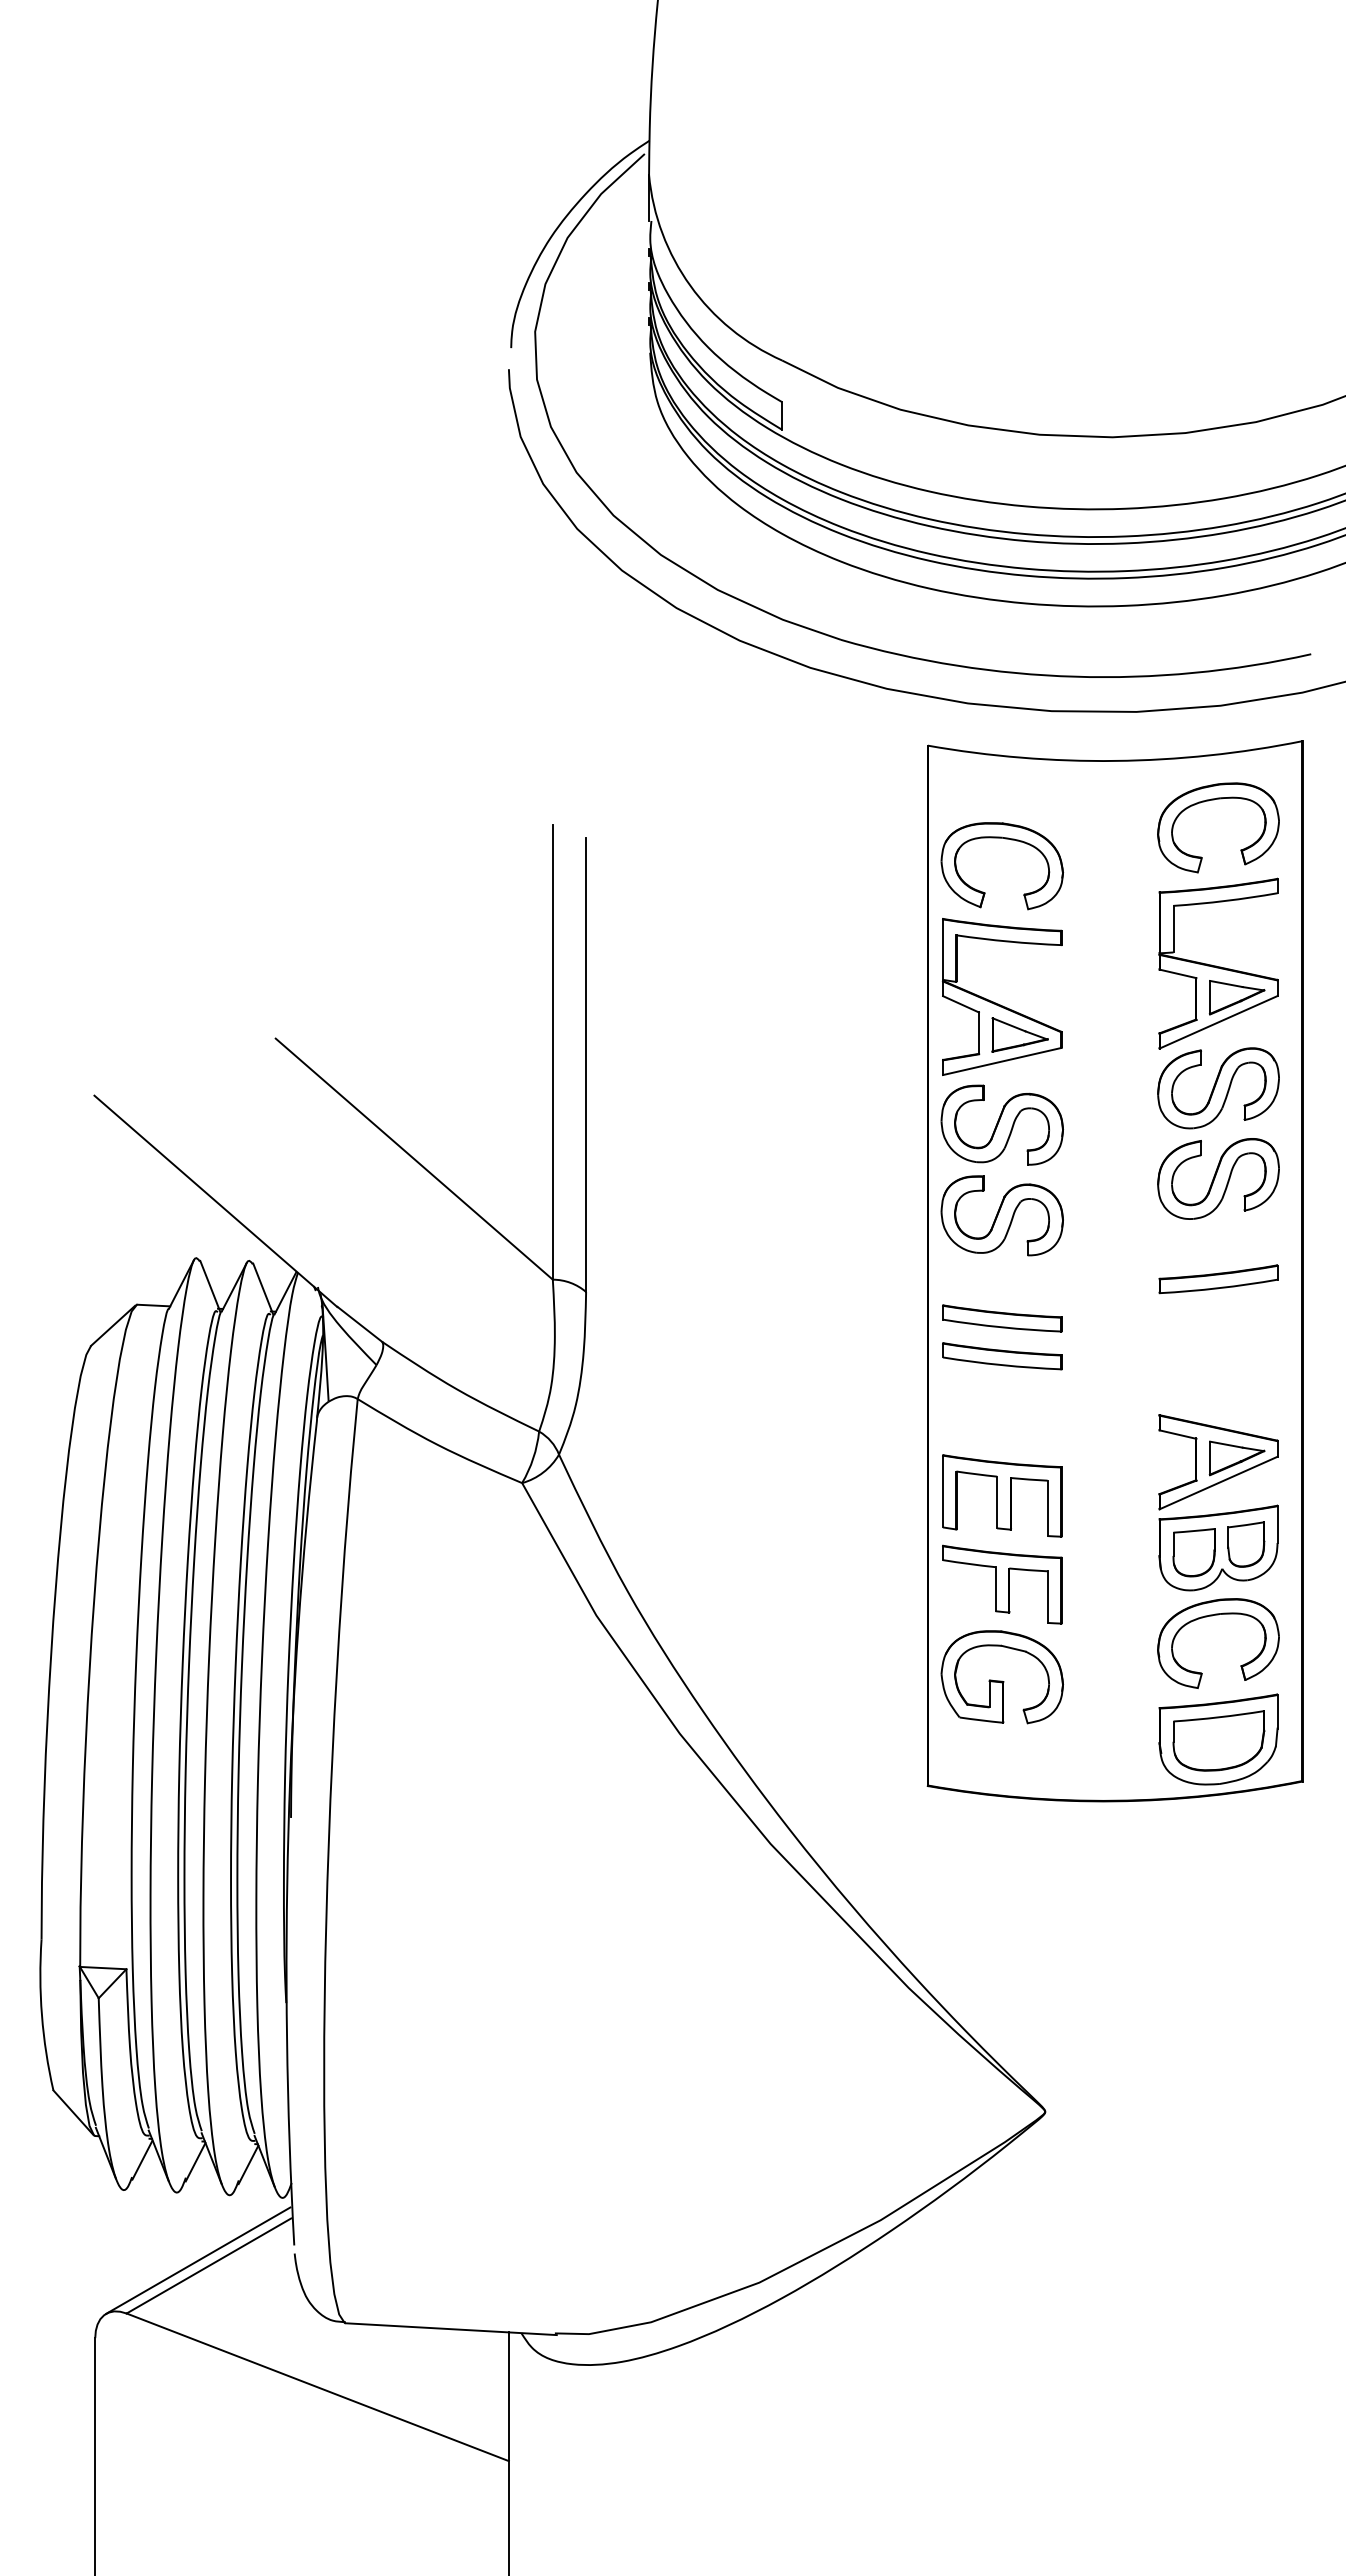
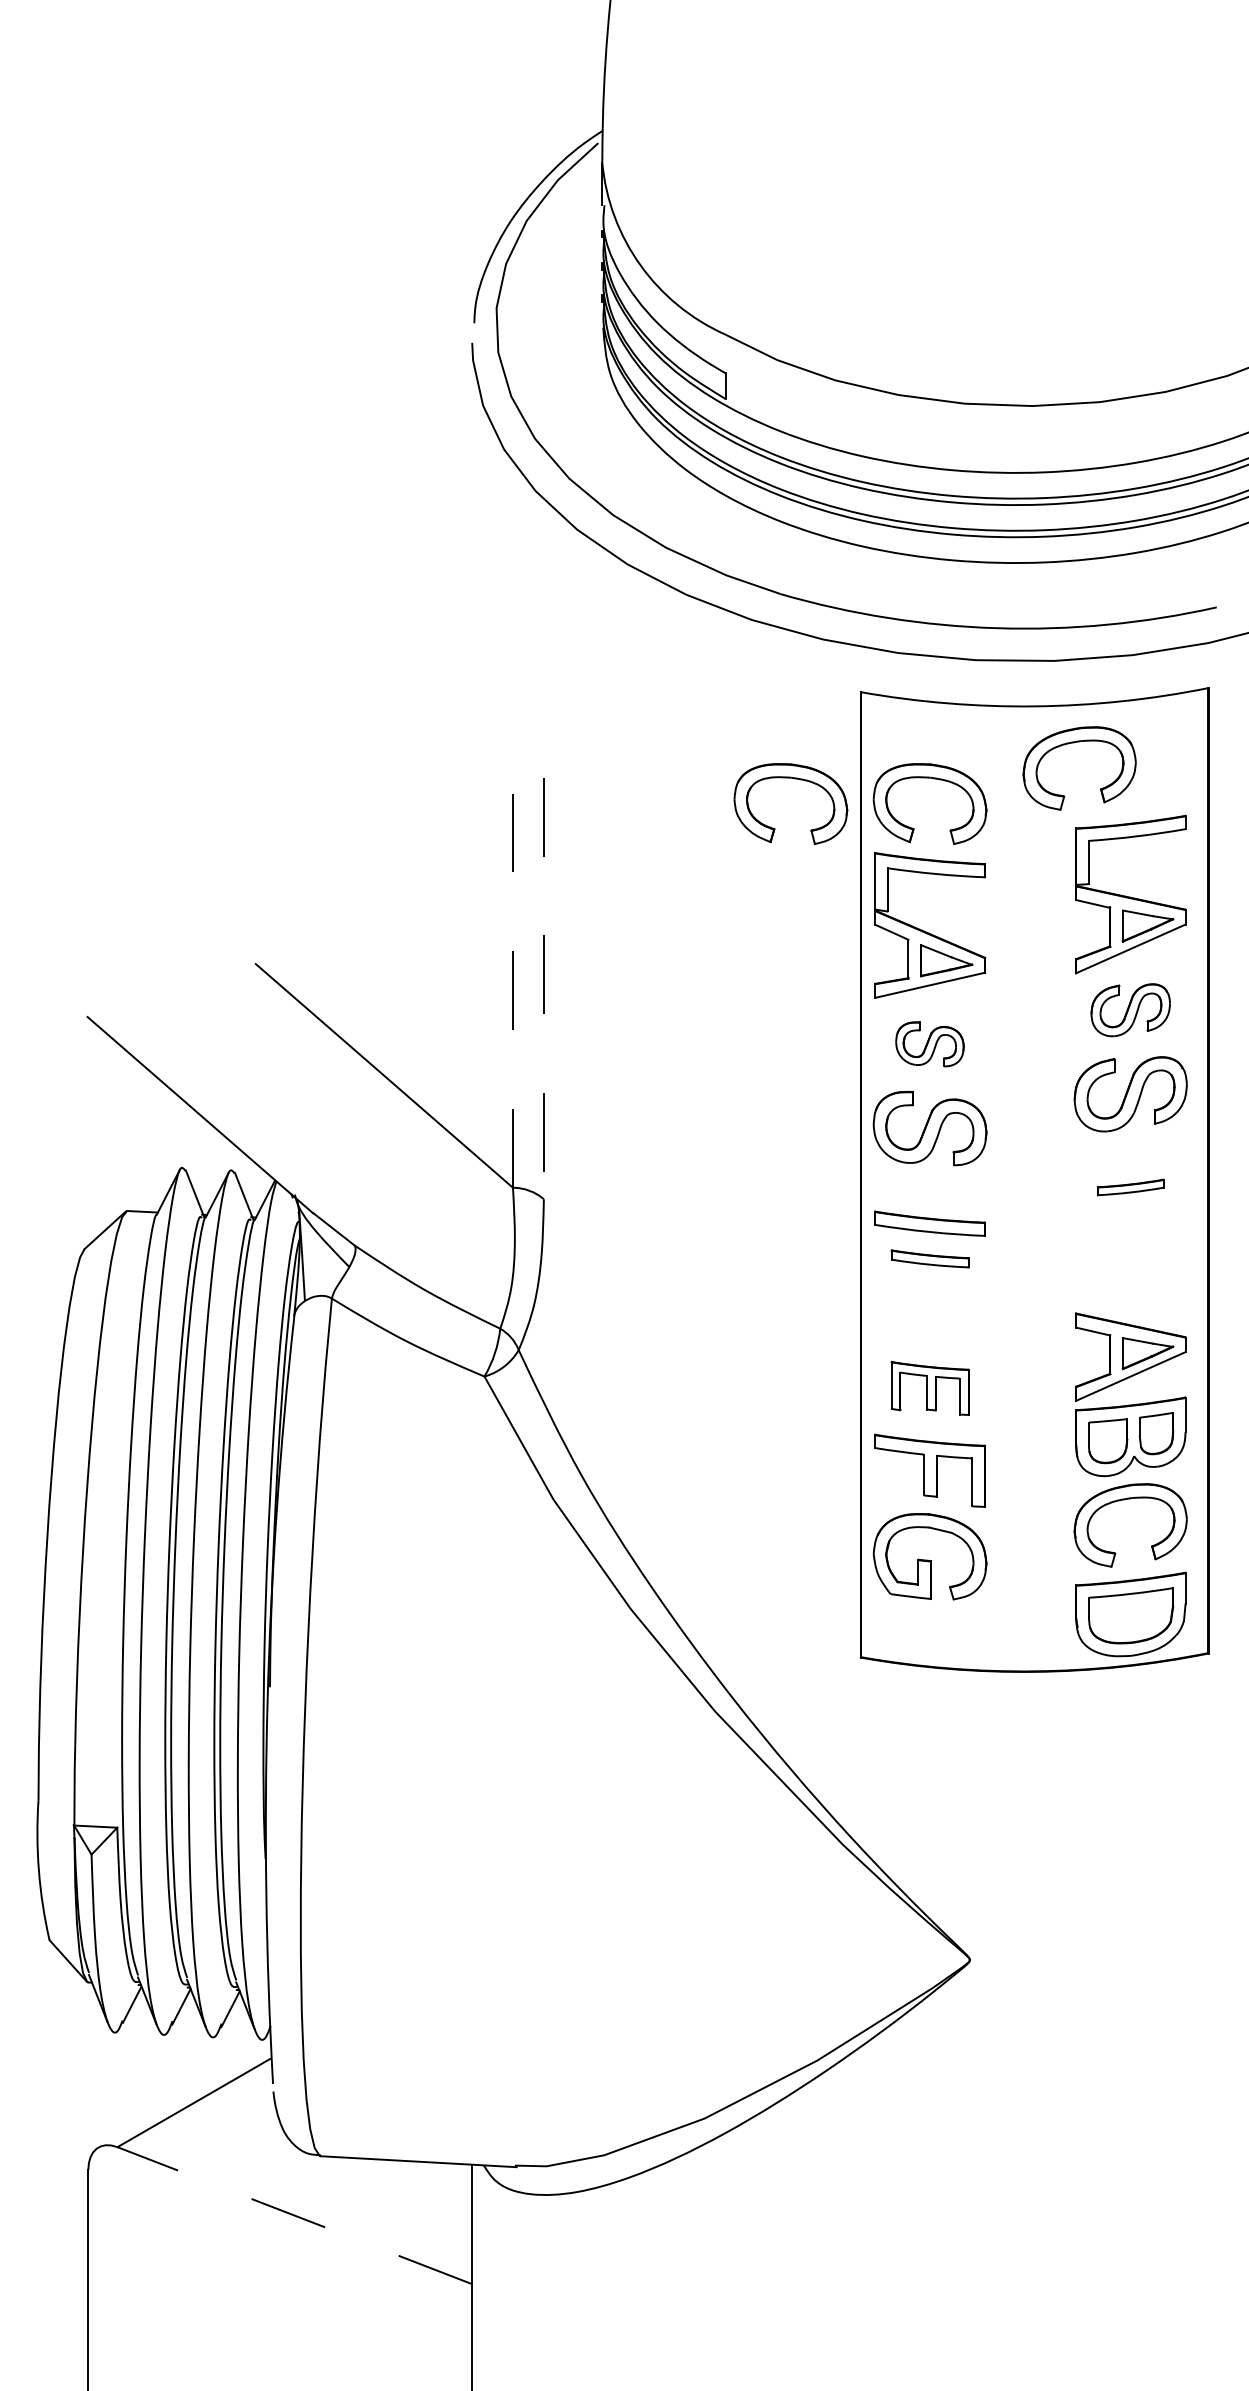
part: (1214, 800) -> (1075, 743), moved
part: (855, 839) -> (793, 779), added
line: (552, 1052) -> (512, 976), solid -> dashed
line: (586, 1065) -> (544, 989), solid -> dashed
part: (1218, 1088) -> (1130, 1010), size x0.7
part: (1001, 1124) -> (929, 1043), size x0.6
part: (1218, 1279) -> (1130, 1187), size x0.6
part: (1002, 1356) -> (930, 1259), size x0.7
part: (1002, 1495) -> (930, 1388), size x0.7
line: (198, 2260) -> (184, 2097), removed
line: (317, 2387) -> (294, 2215), solid -> dashed

